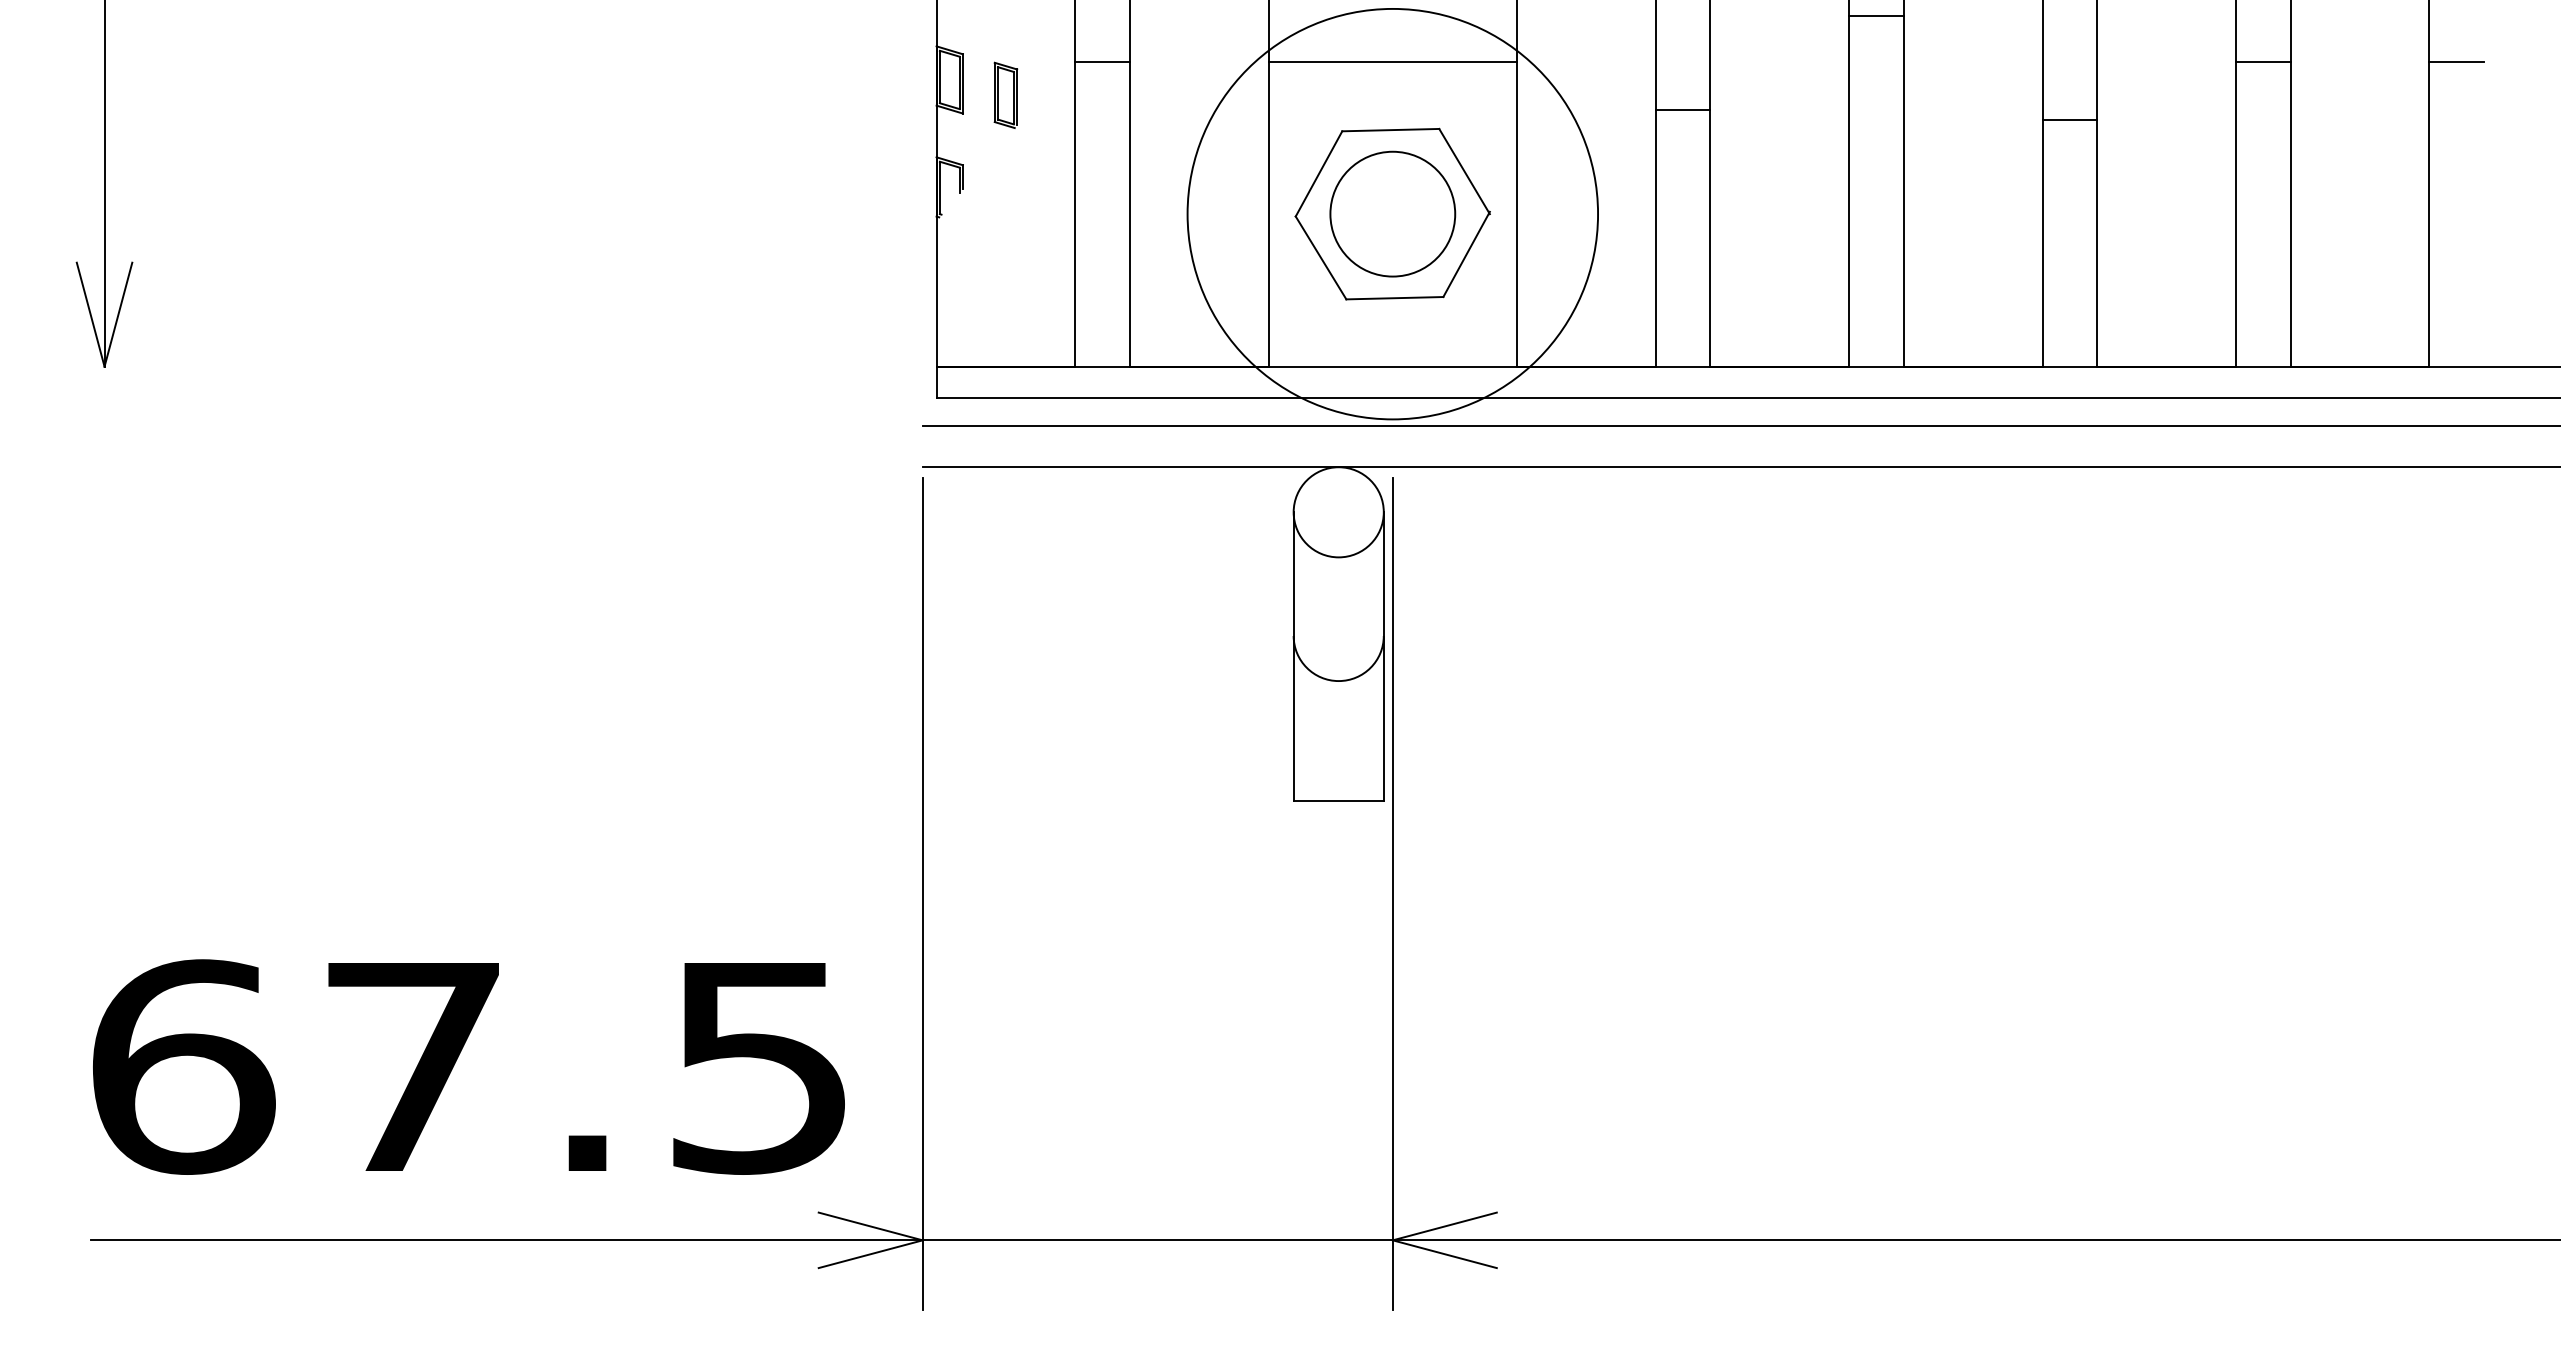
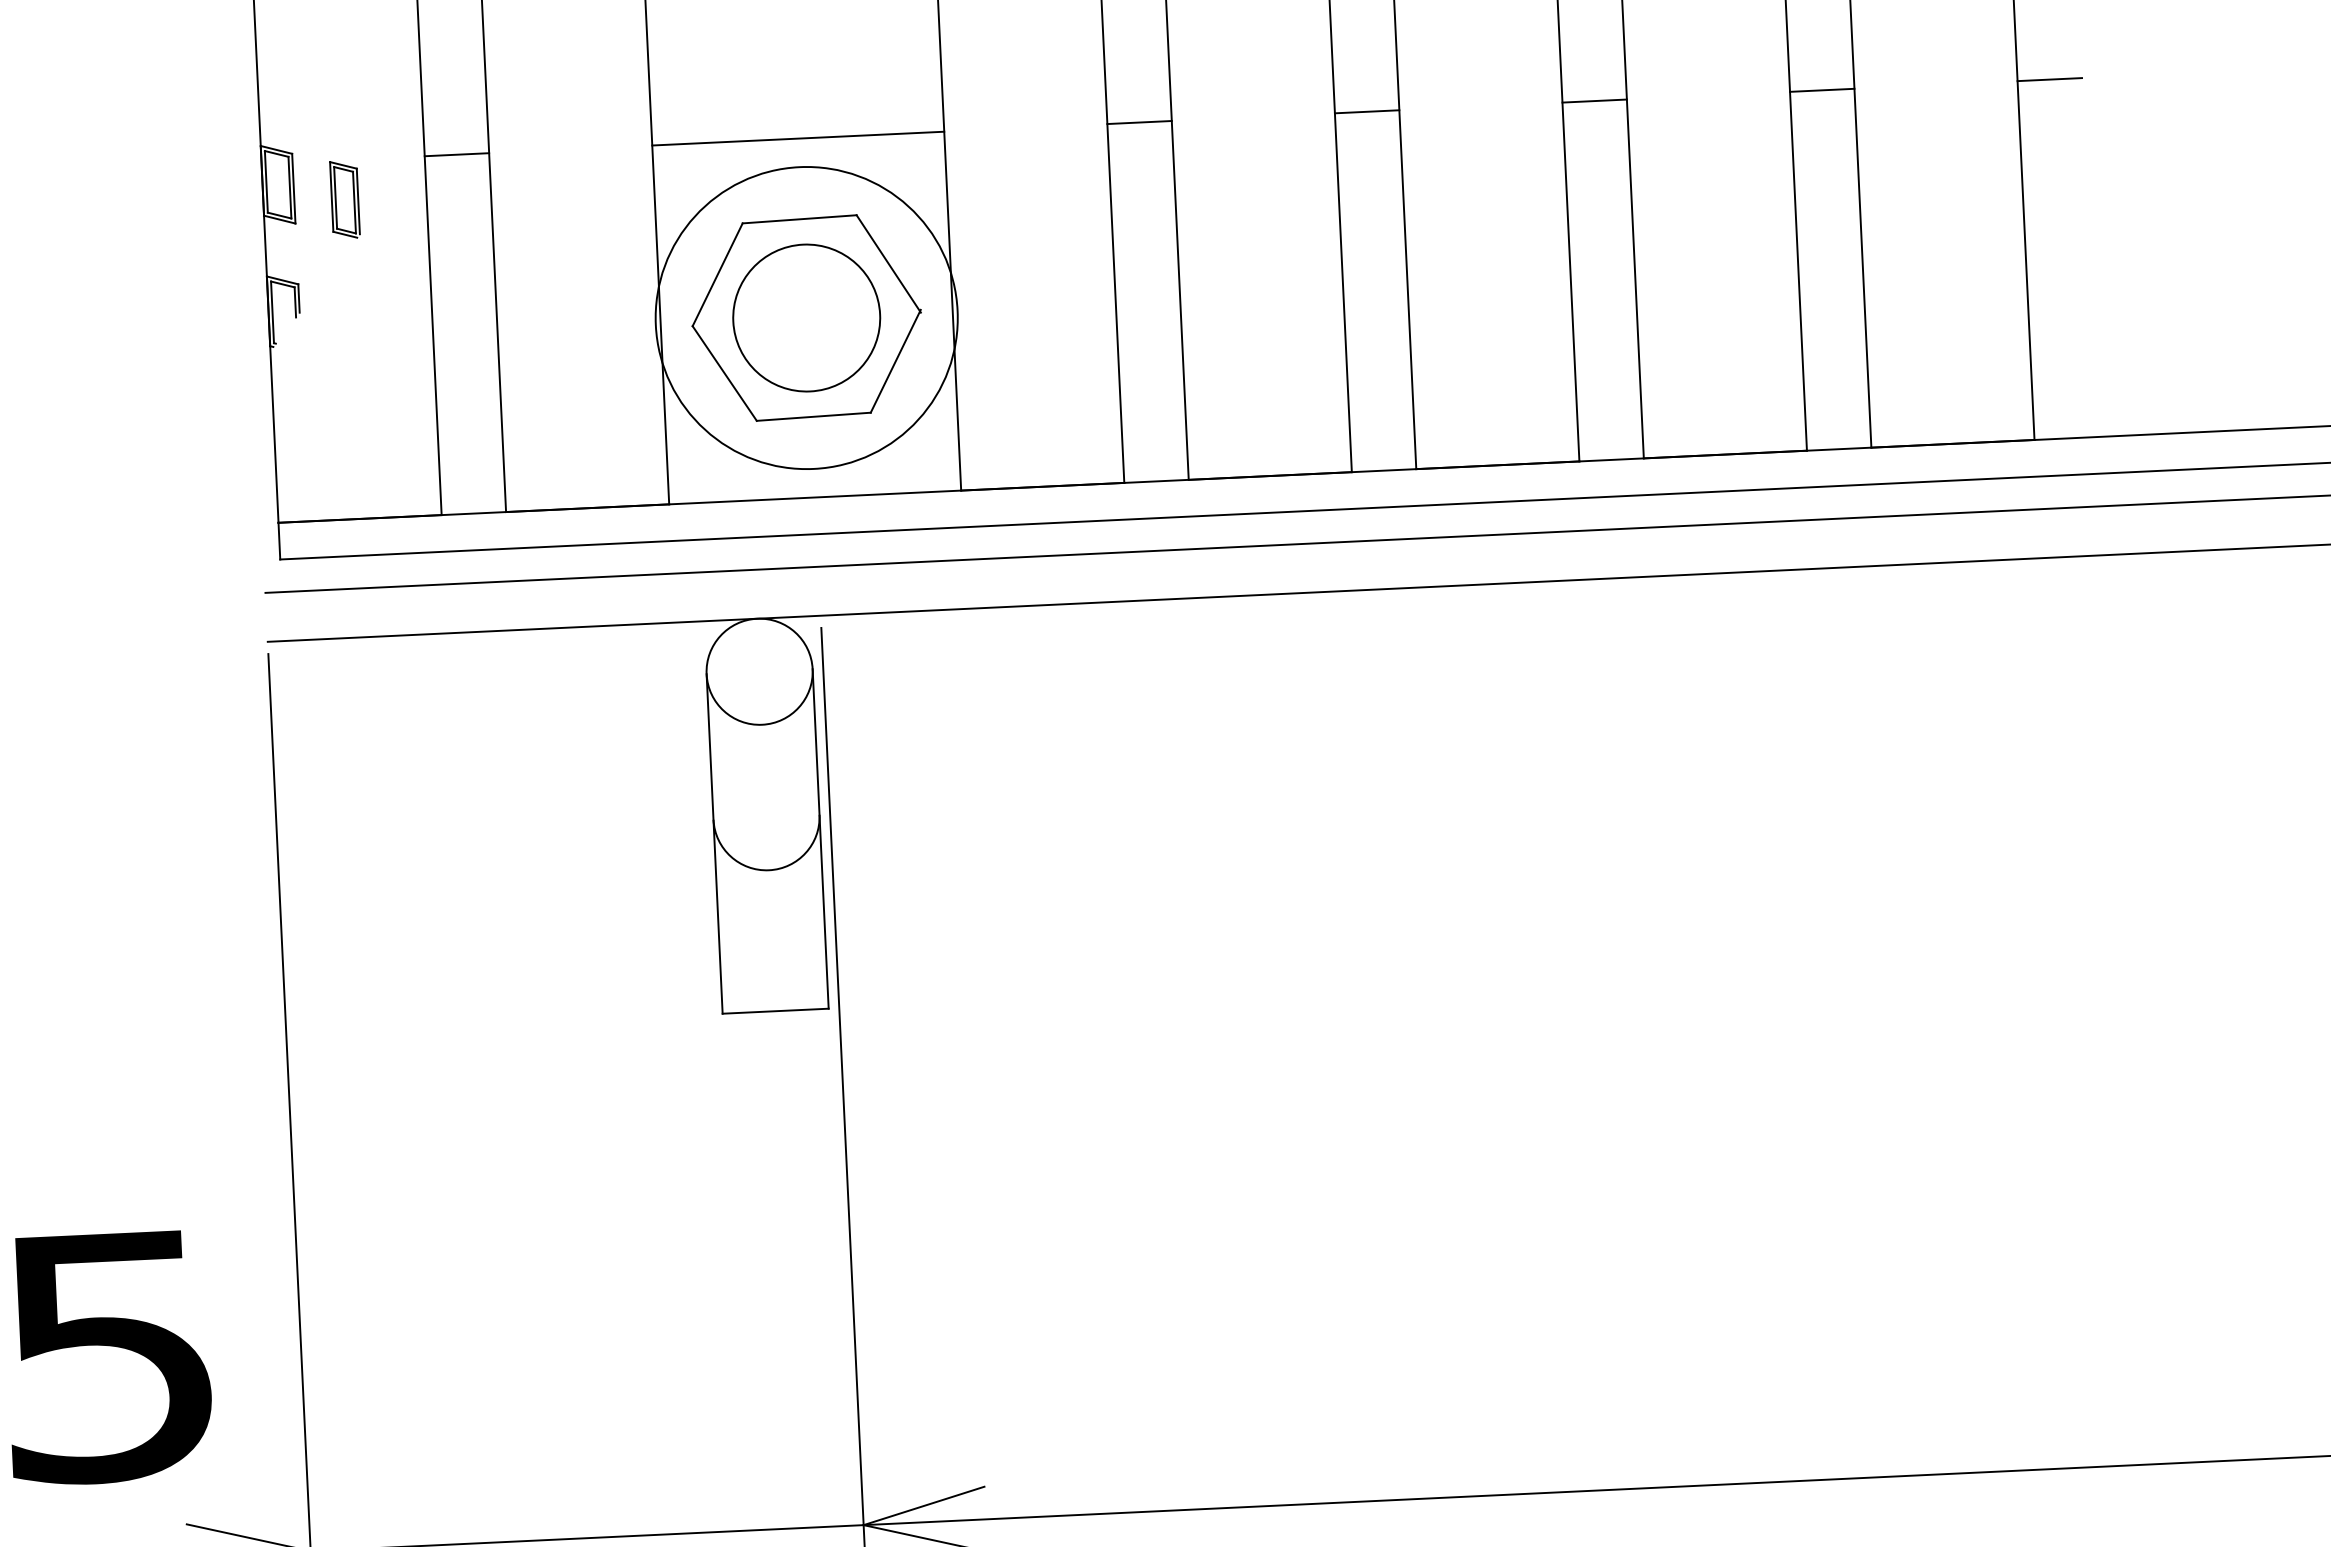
line: (1876, 15) -> (1367, 111), moved
line: (1682, 109) -> (1139, 122), moved
line: (2069, 119) -> (1594, 100), moved
circle: (1392, 213) -> (806, 317), size x0.62

